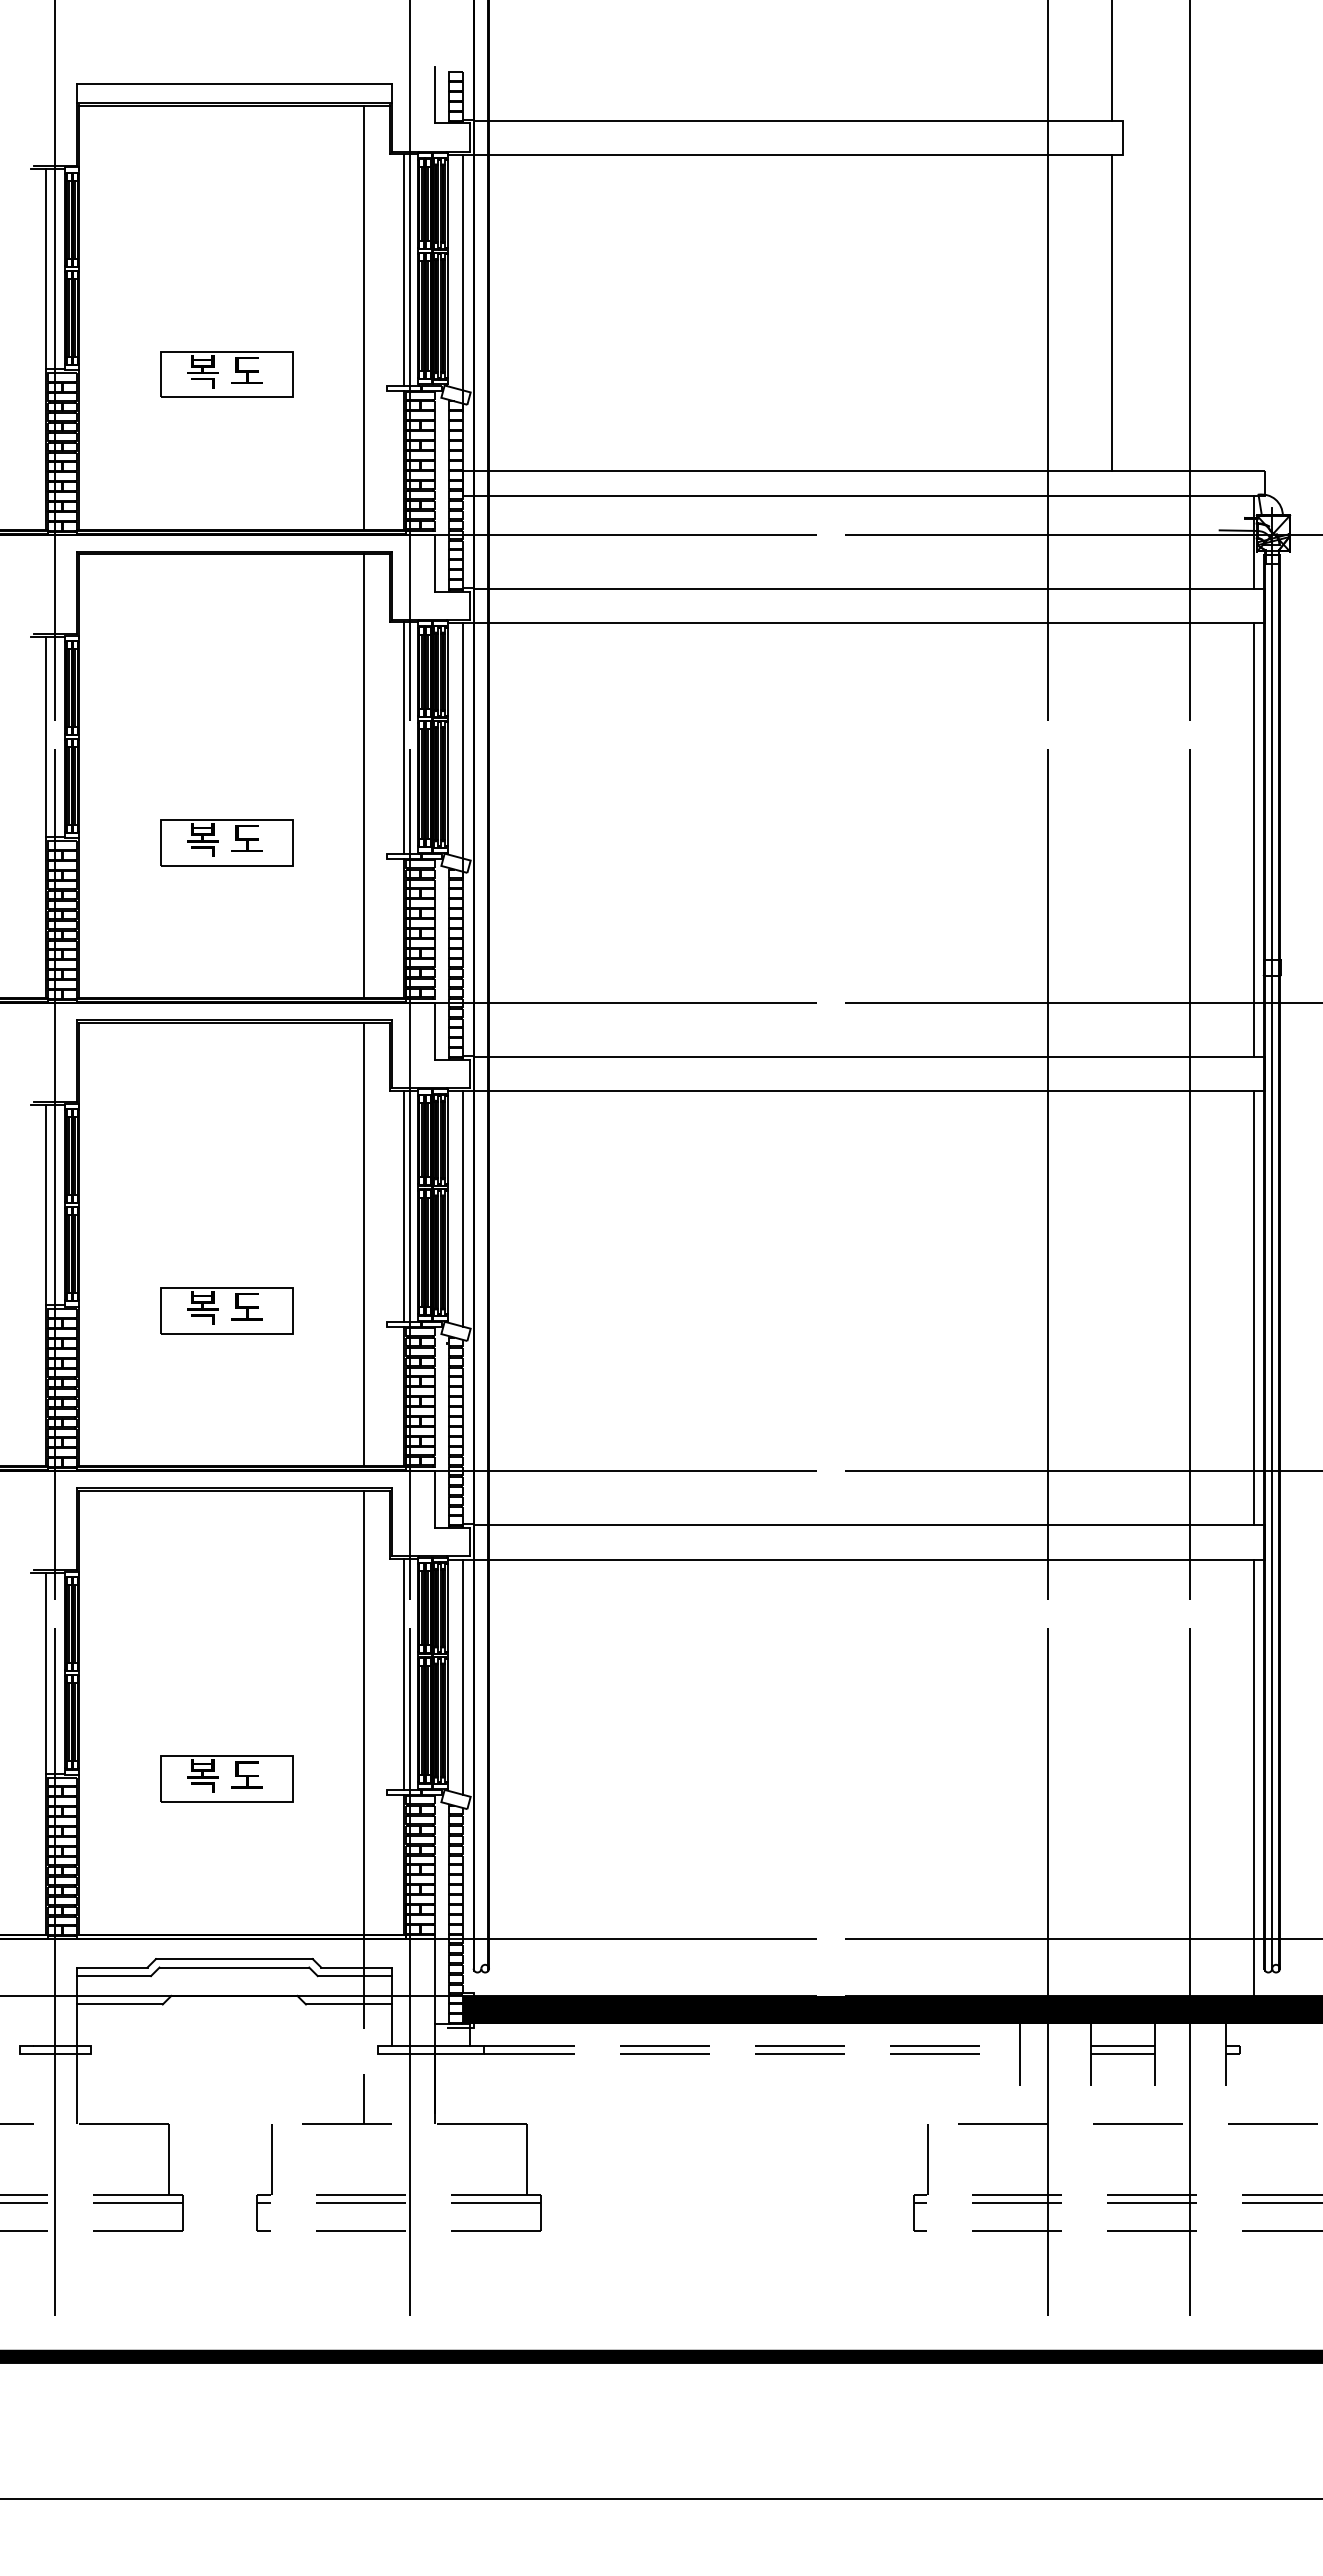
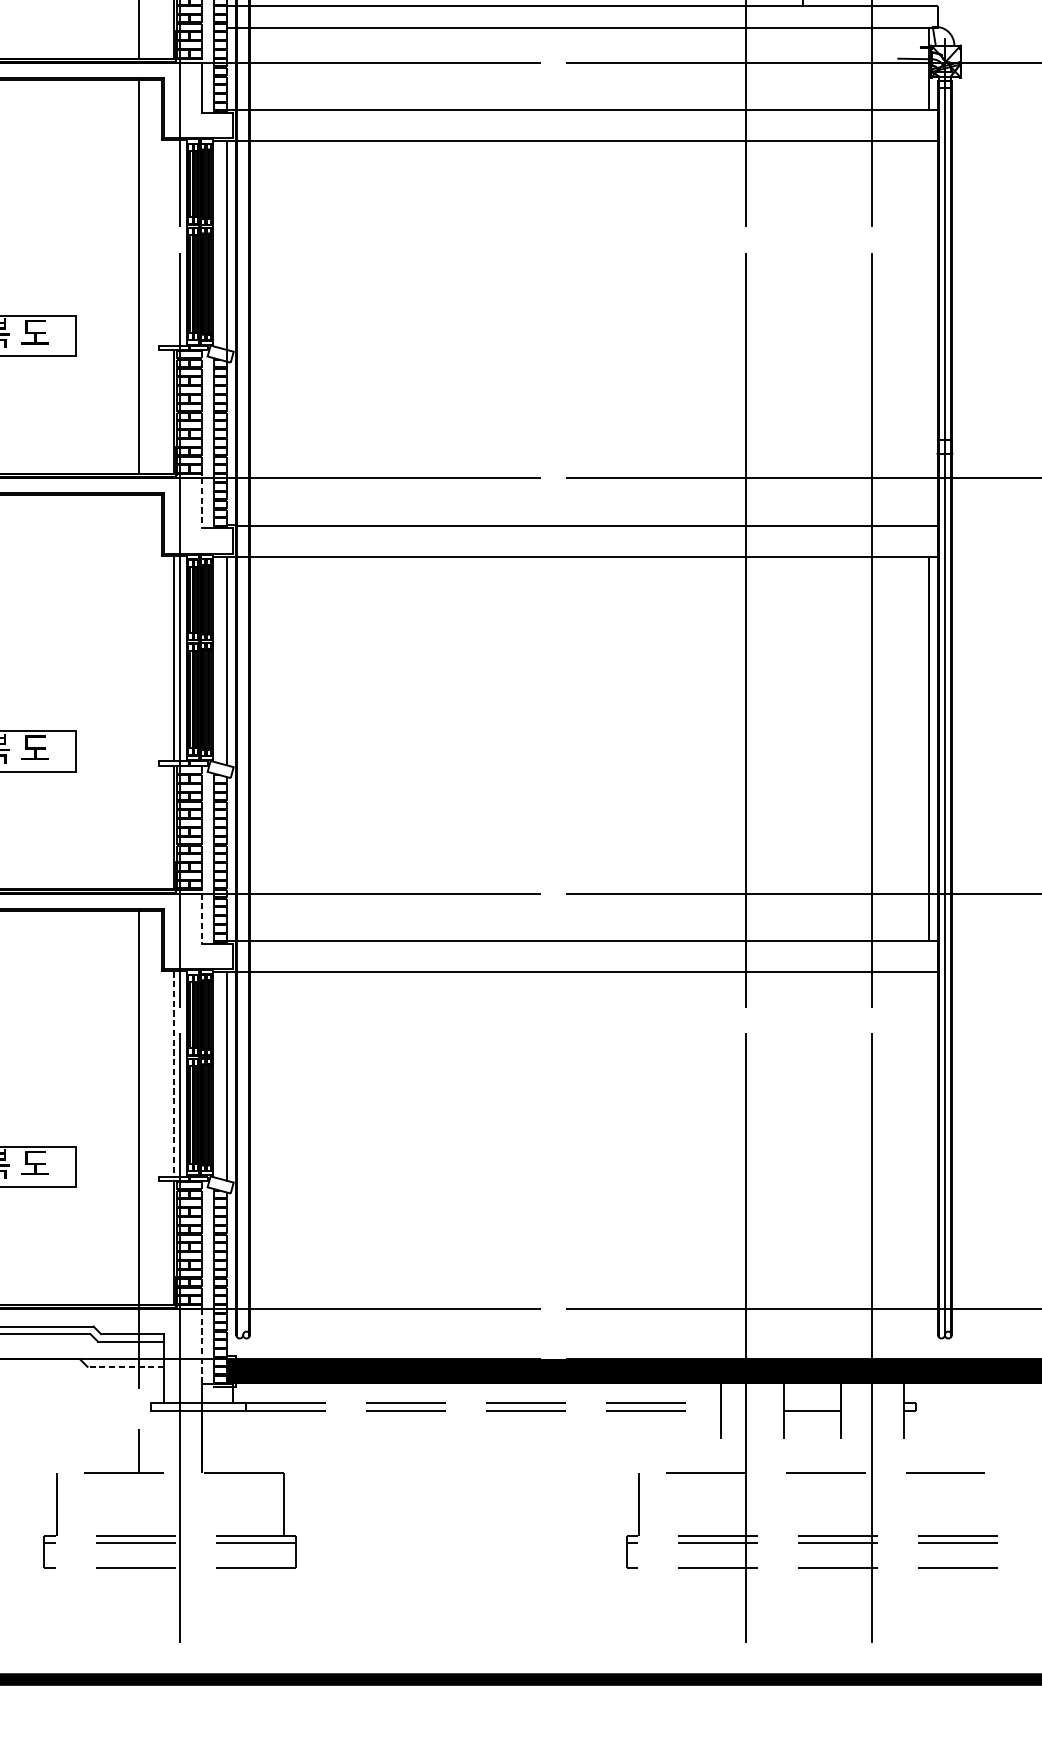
line: (403, 738) -> (174, 243), removed
line: (1254, 839) -> (929, 333), removed
line: (434, 1031) -> (201, 503), solid -> dashed
line: (363, 1244) -> (138, 692), removed
line: (434, 1499) -> (201, 918), solid -> dashed
line: (403, 1674) -> (174, 1074), solid -> dashed
line: (1254, 1784) -> (929, 1171), removed
line: (434, 1981) -> (201, 1346), solid -> dashed
line: (348, 2004) -> (125, 1366), solid -> dashed
line: (1122, 2045) -> (812, 1403), removed

